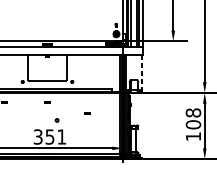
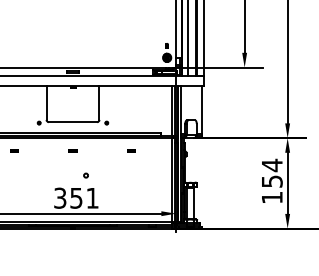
line: (142, 72) -> (202, 110), dashed -> solid
part: (87, 113) -> (131, 150), moved
text: (192, 118) -> (271, 172), 108 -> 154

